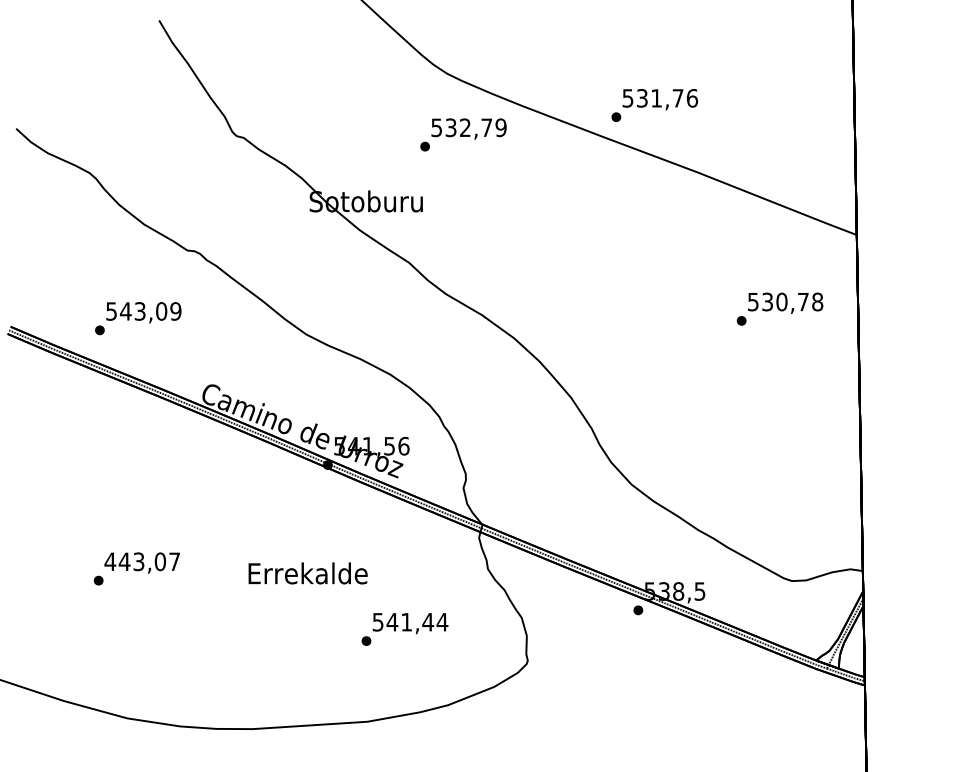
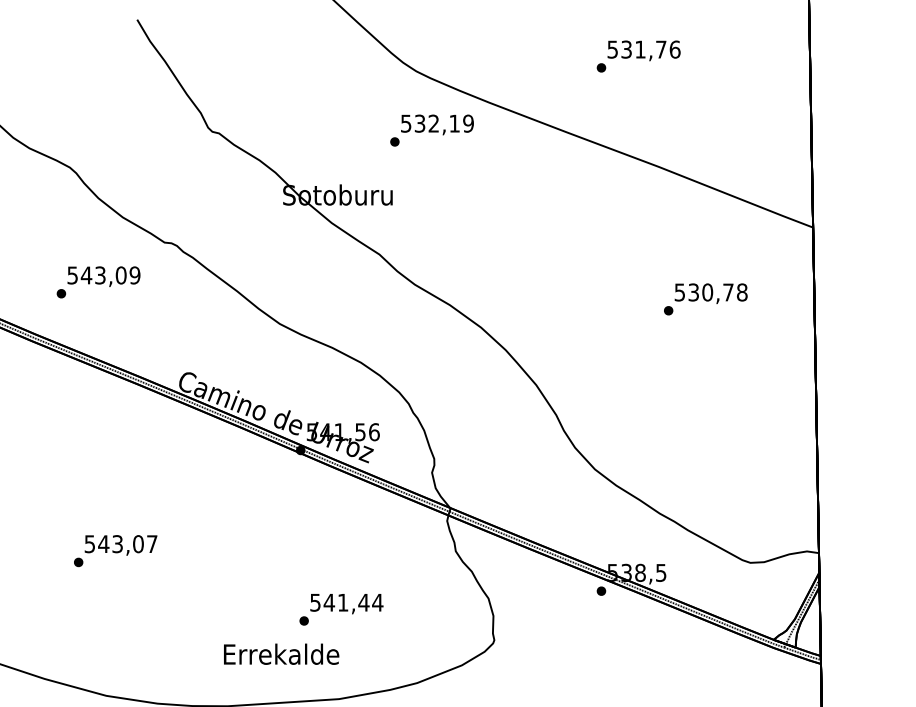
text: (654, 105) -> (638, 56), moved
text: (486, 127) -> (454, 123), 532,79 -> 532,19
text: (779, 308) -> (705, 298), moved
text: (138, 318) -> (98, 282), moved
text: (110, 561) -> (90, 543), 443,07 -> 543,07
text: (307, 573) -> (280, 654), moved
text: (404, 629) -> (341, 609), moved

